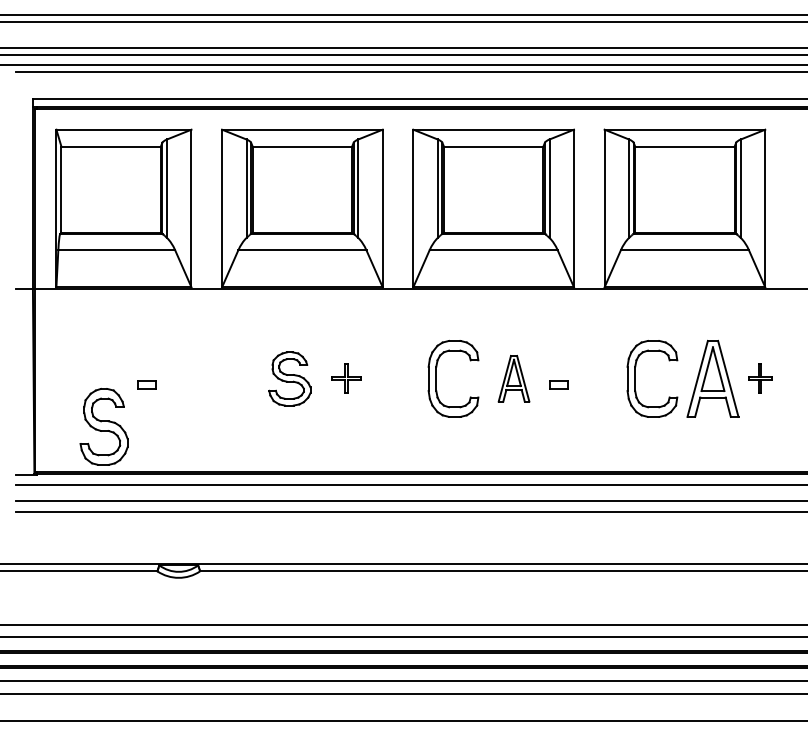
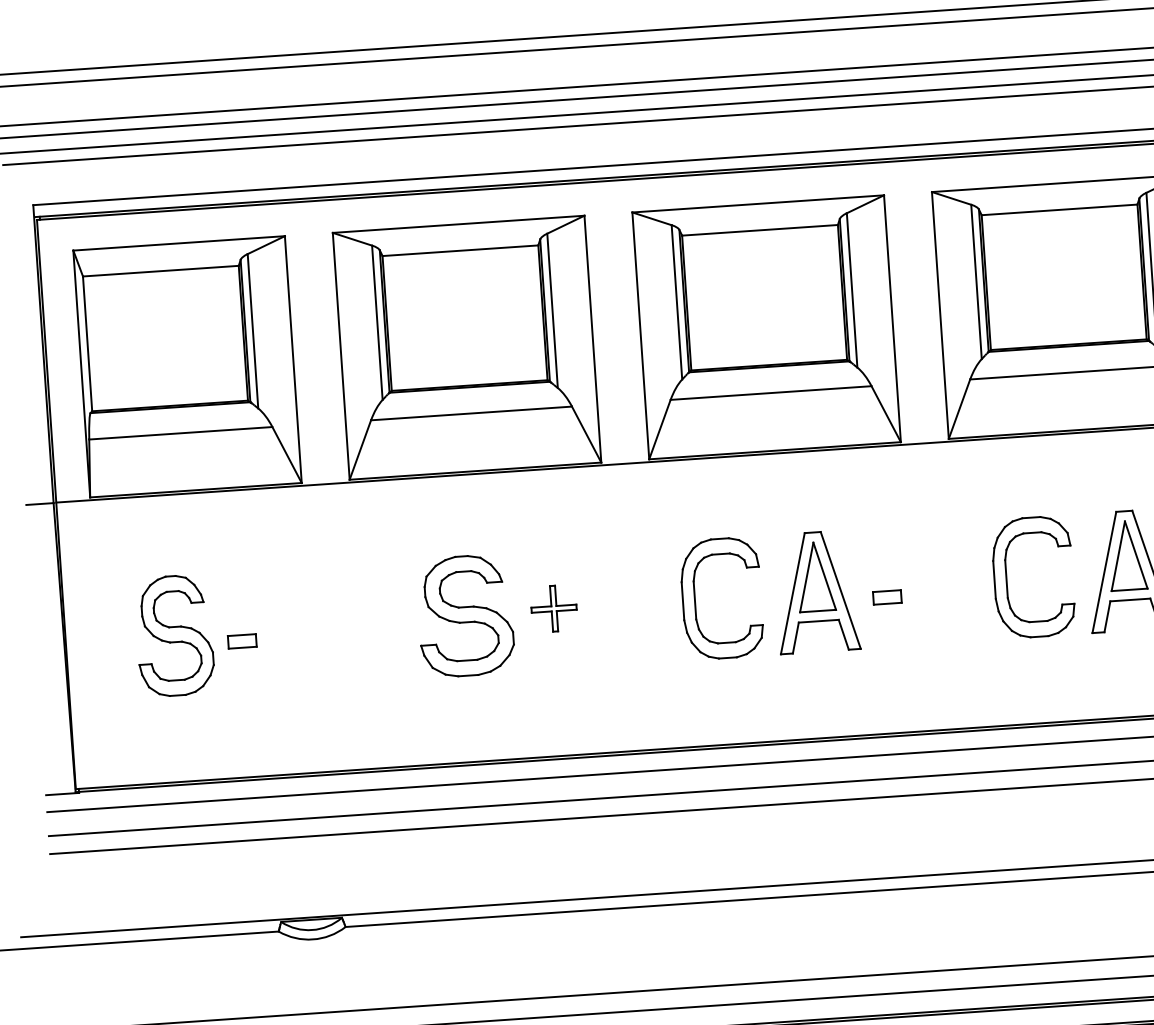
part: (289, 378) -> (464, 615), size x1.43
part: (513, 378) -> (815, 591), size x1.67
part: (103, 426) -> (173, 635), moved

